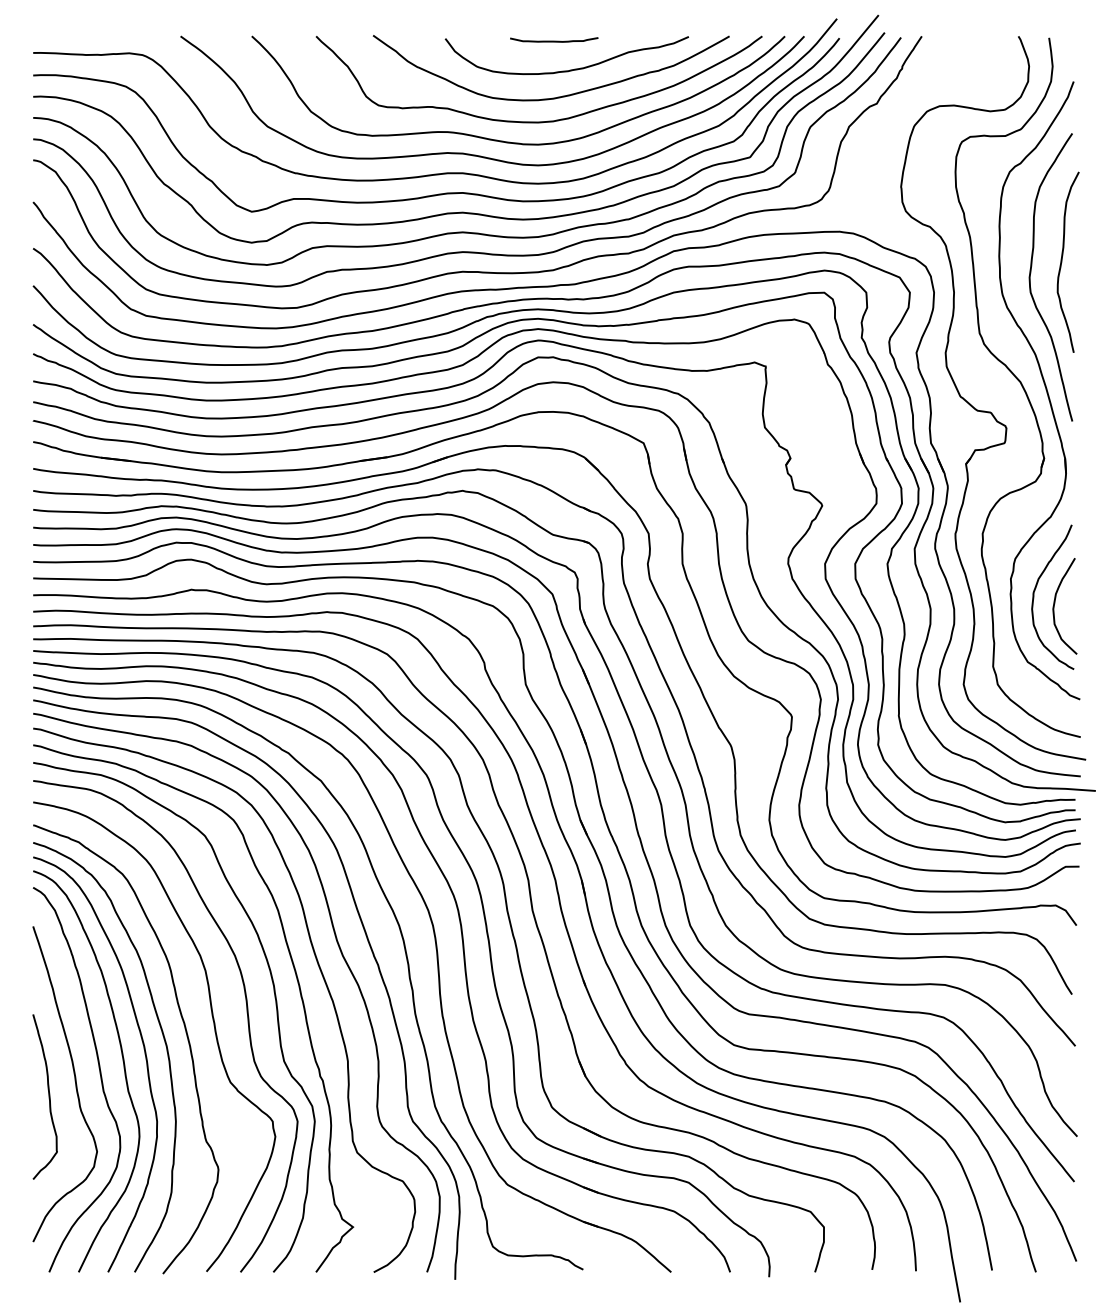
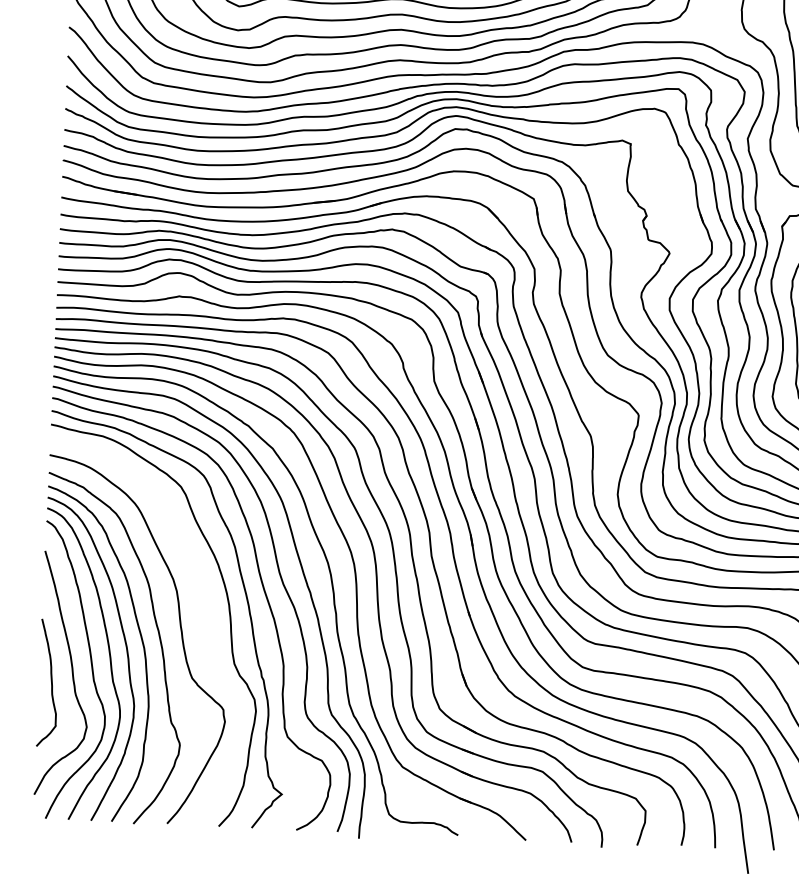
curve: (246, 1013) -> (207, 625), removed

